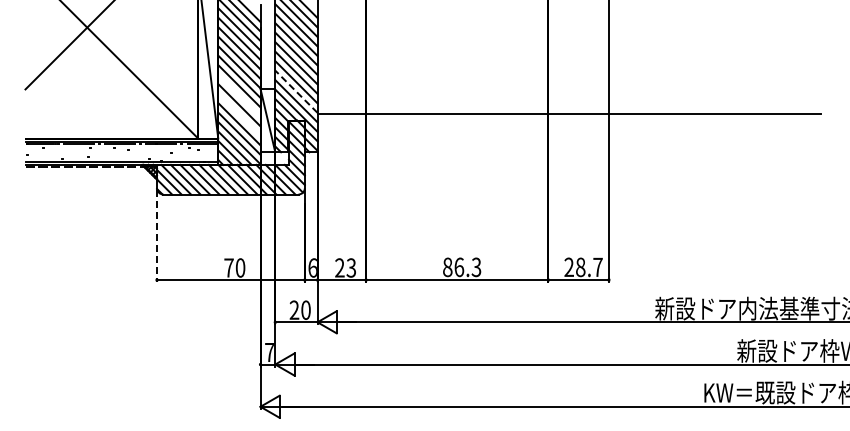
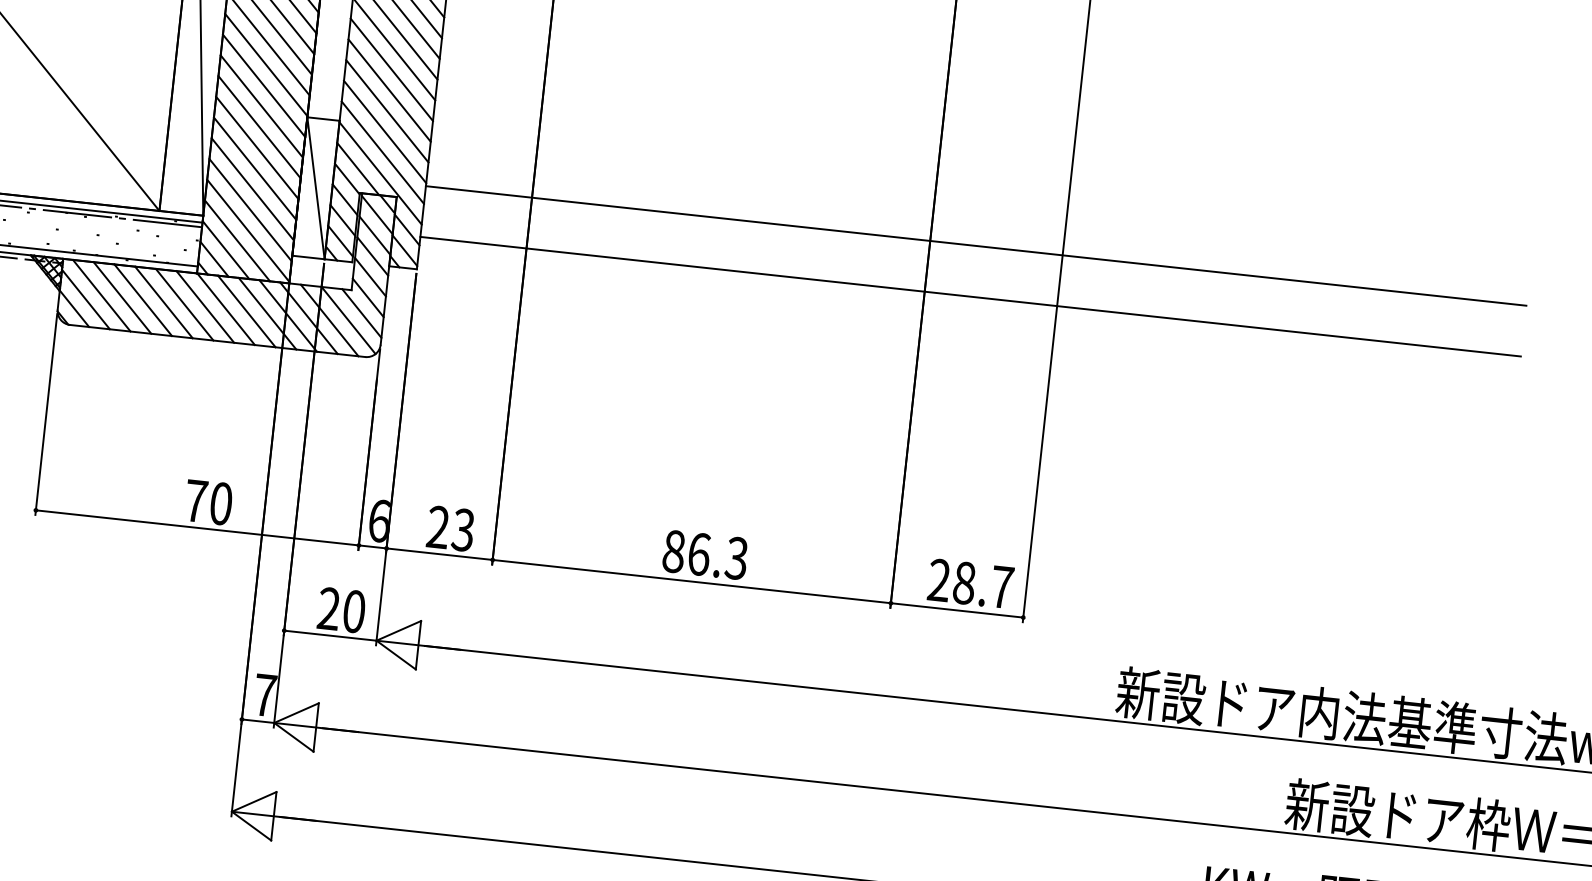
line: (296, 91) -> (385, 131), dashed -> solid
line: (239, 95) -> (259, 126), added
line: (239, 114) -> (255, 168), added
line: (569, 137) -> (970, 296), added
line: (157, 236) -> (47, 415), dashed -> solid

